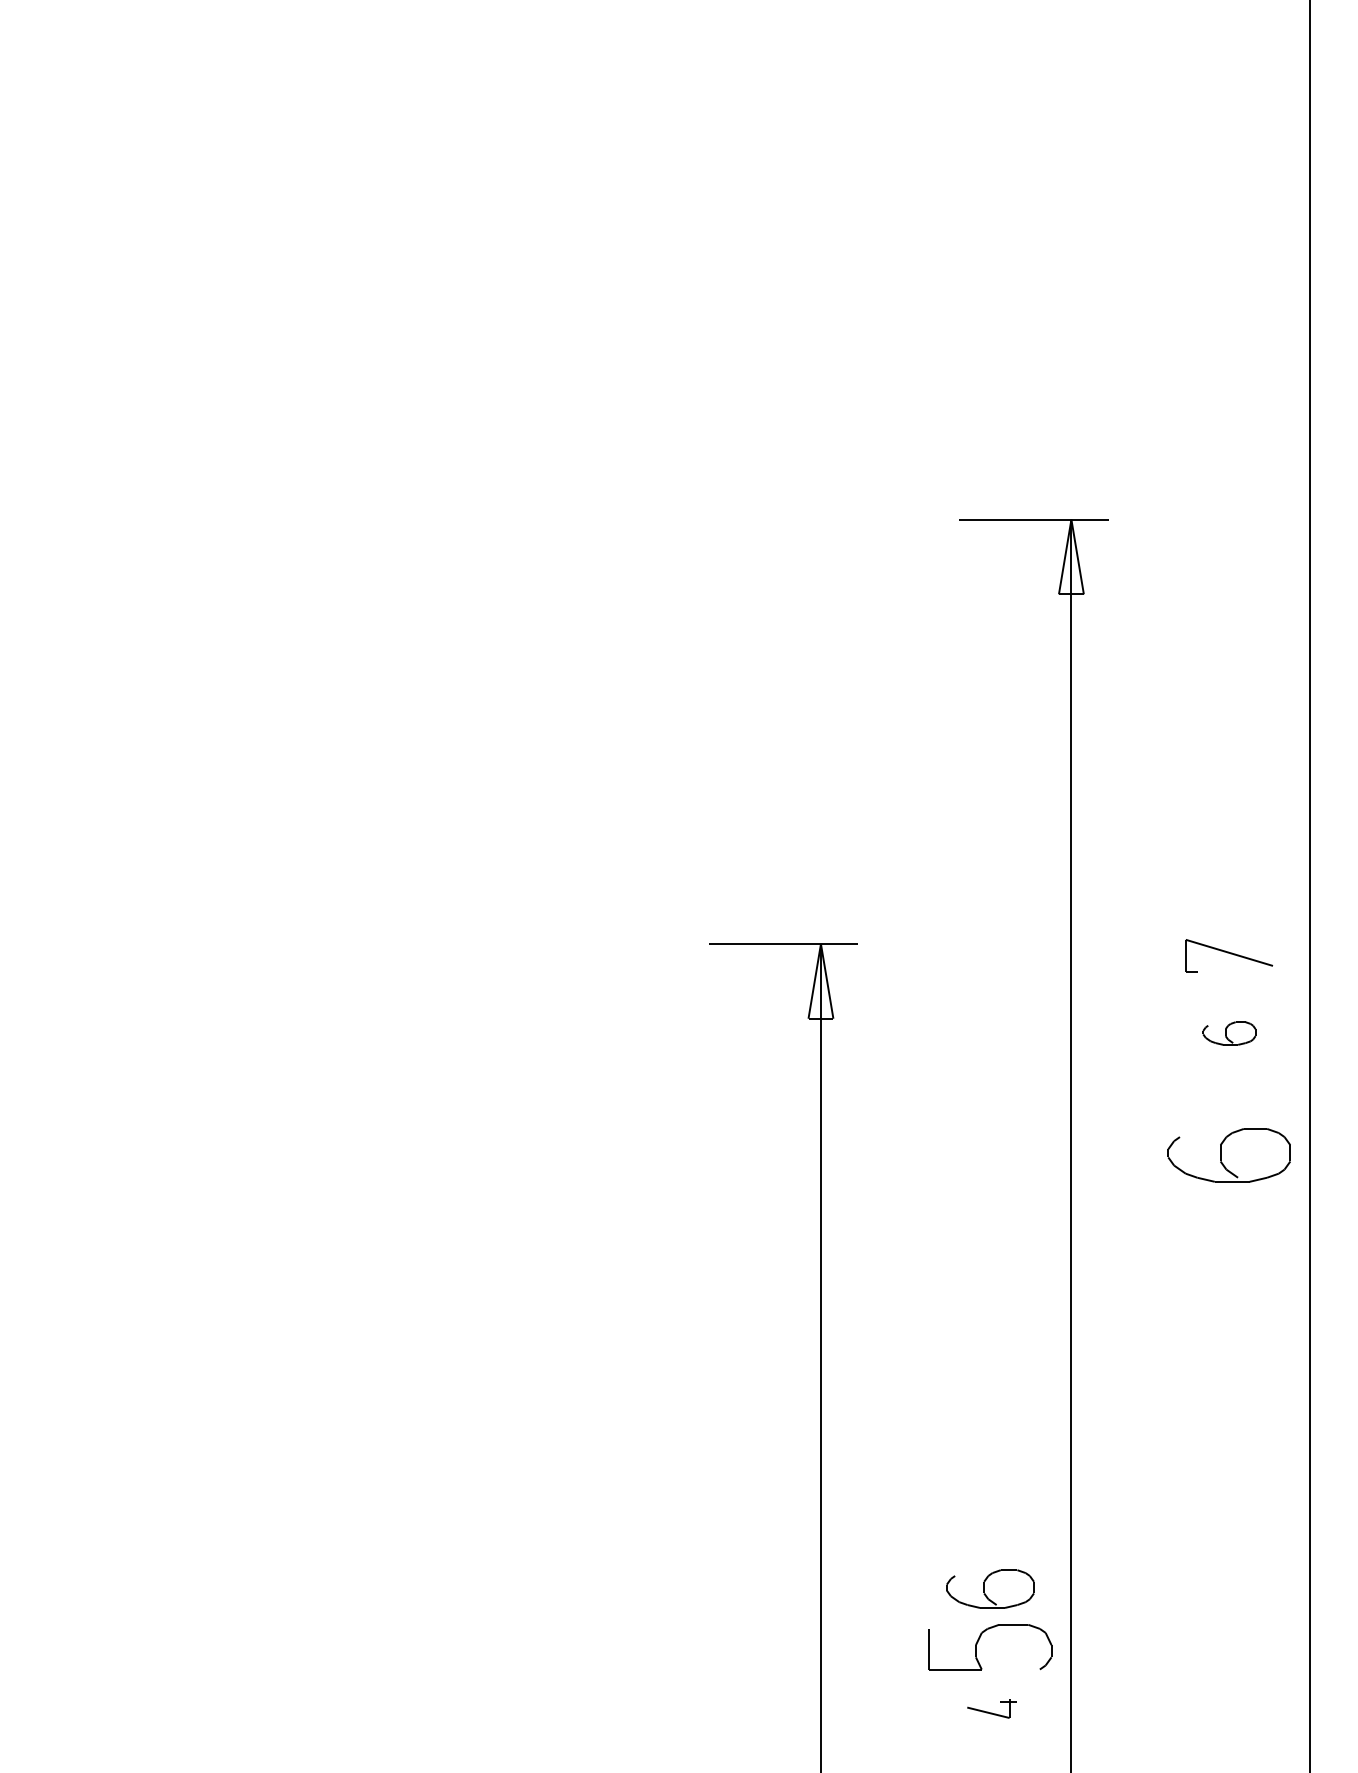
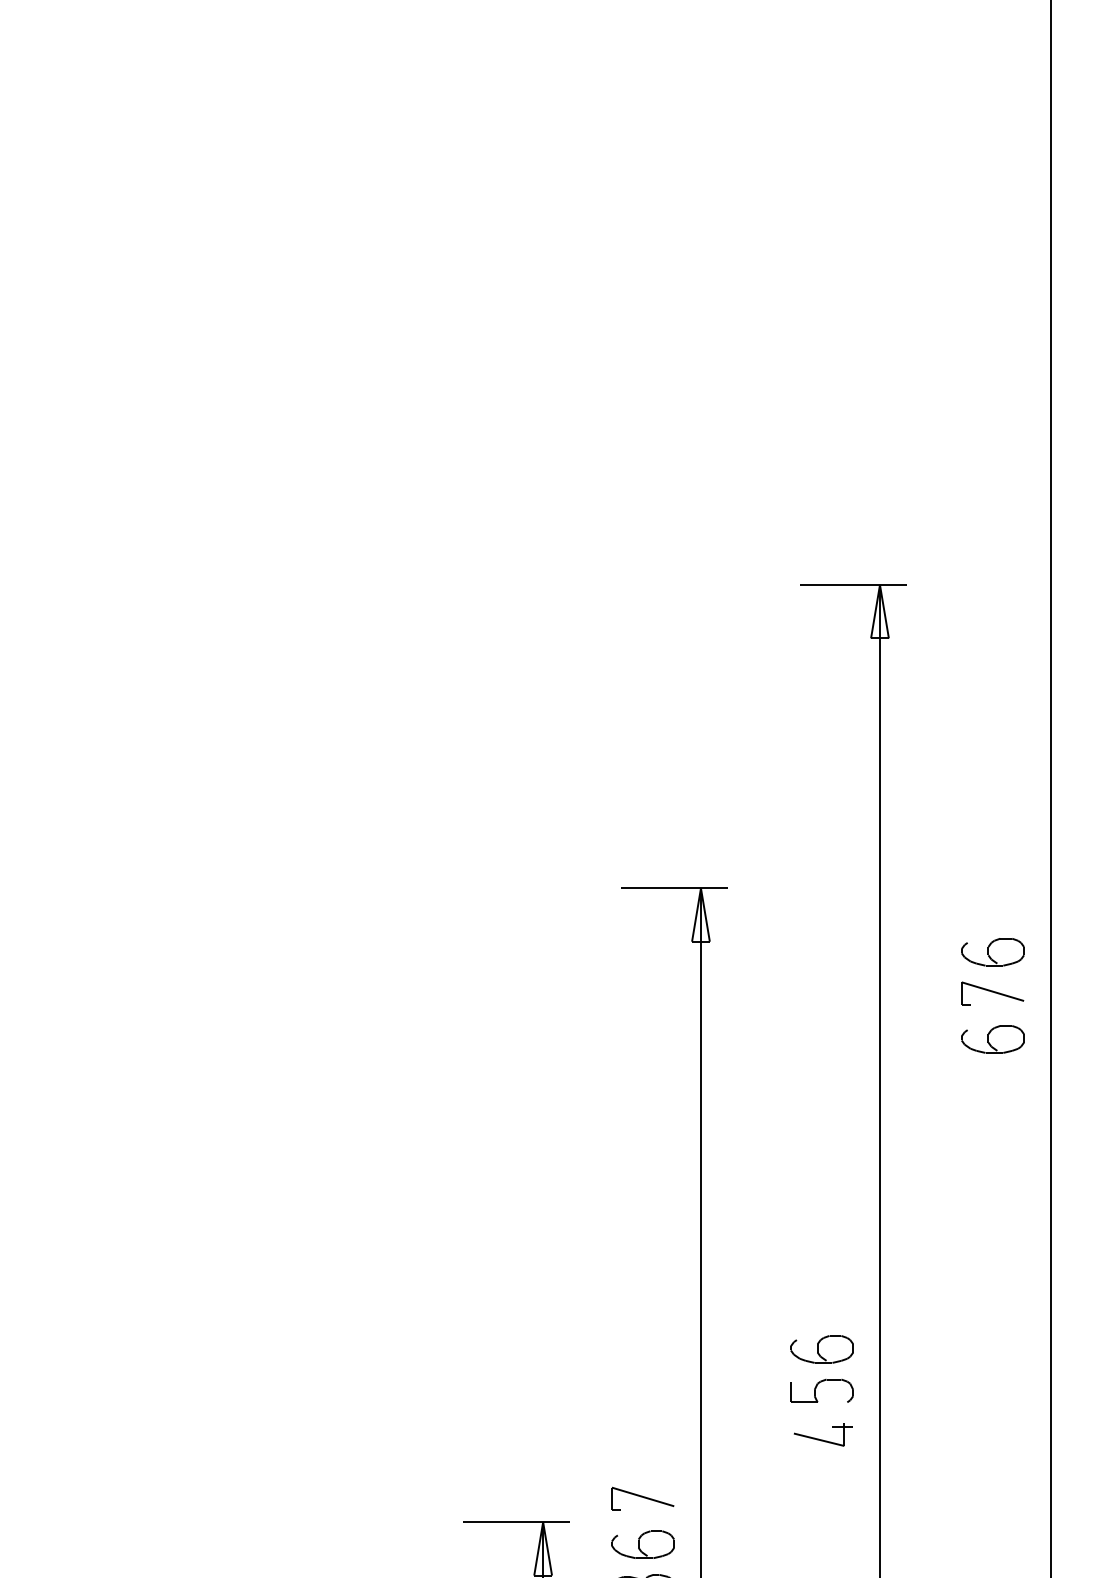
part: (1228, 955) -> (992, 993), moved
part: (1228, 1033) -> (992, 952), size x1.67
part: (1228, 1155) -> (992, 1039), size x0.71
part: (989, 1646) -> (821, 1390), size x0.71
part: (990, 1708) -> (822, 1434), size x1.67

